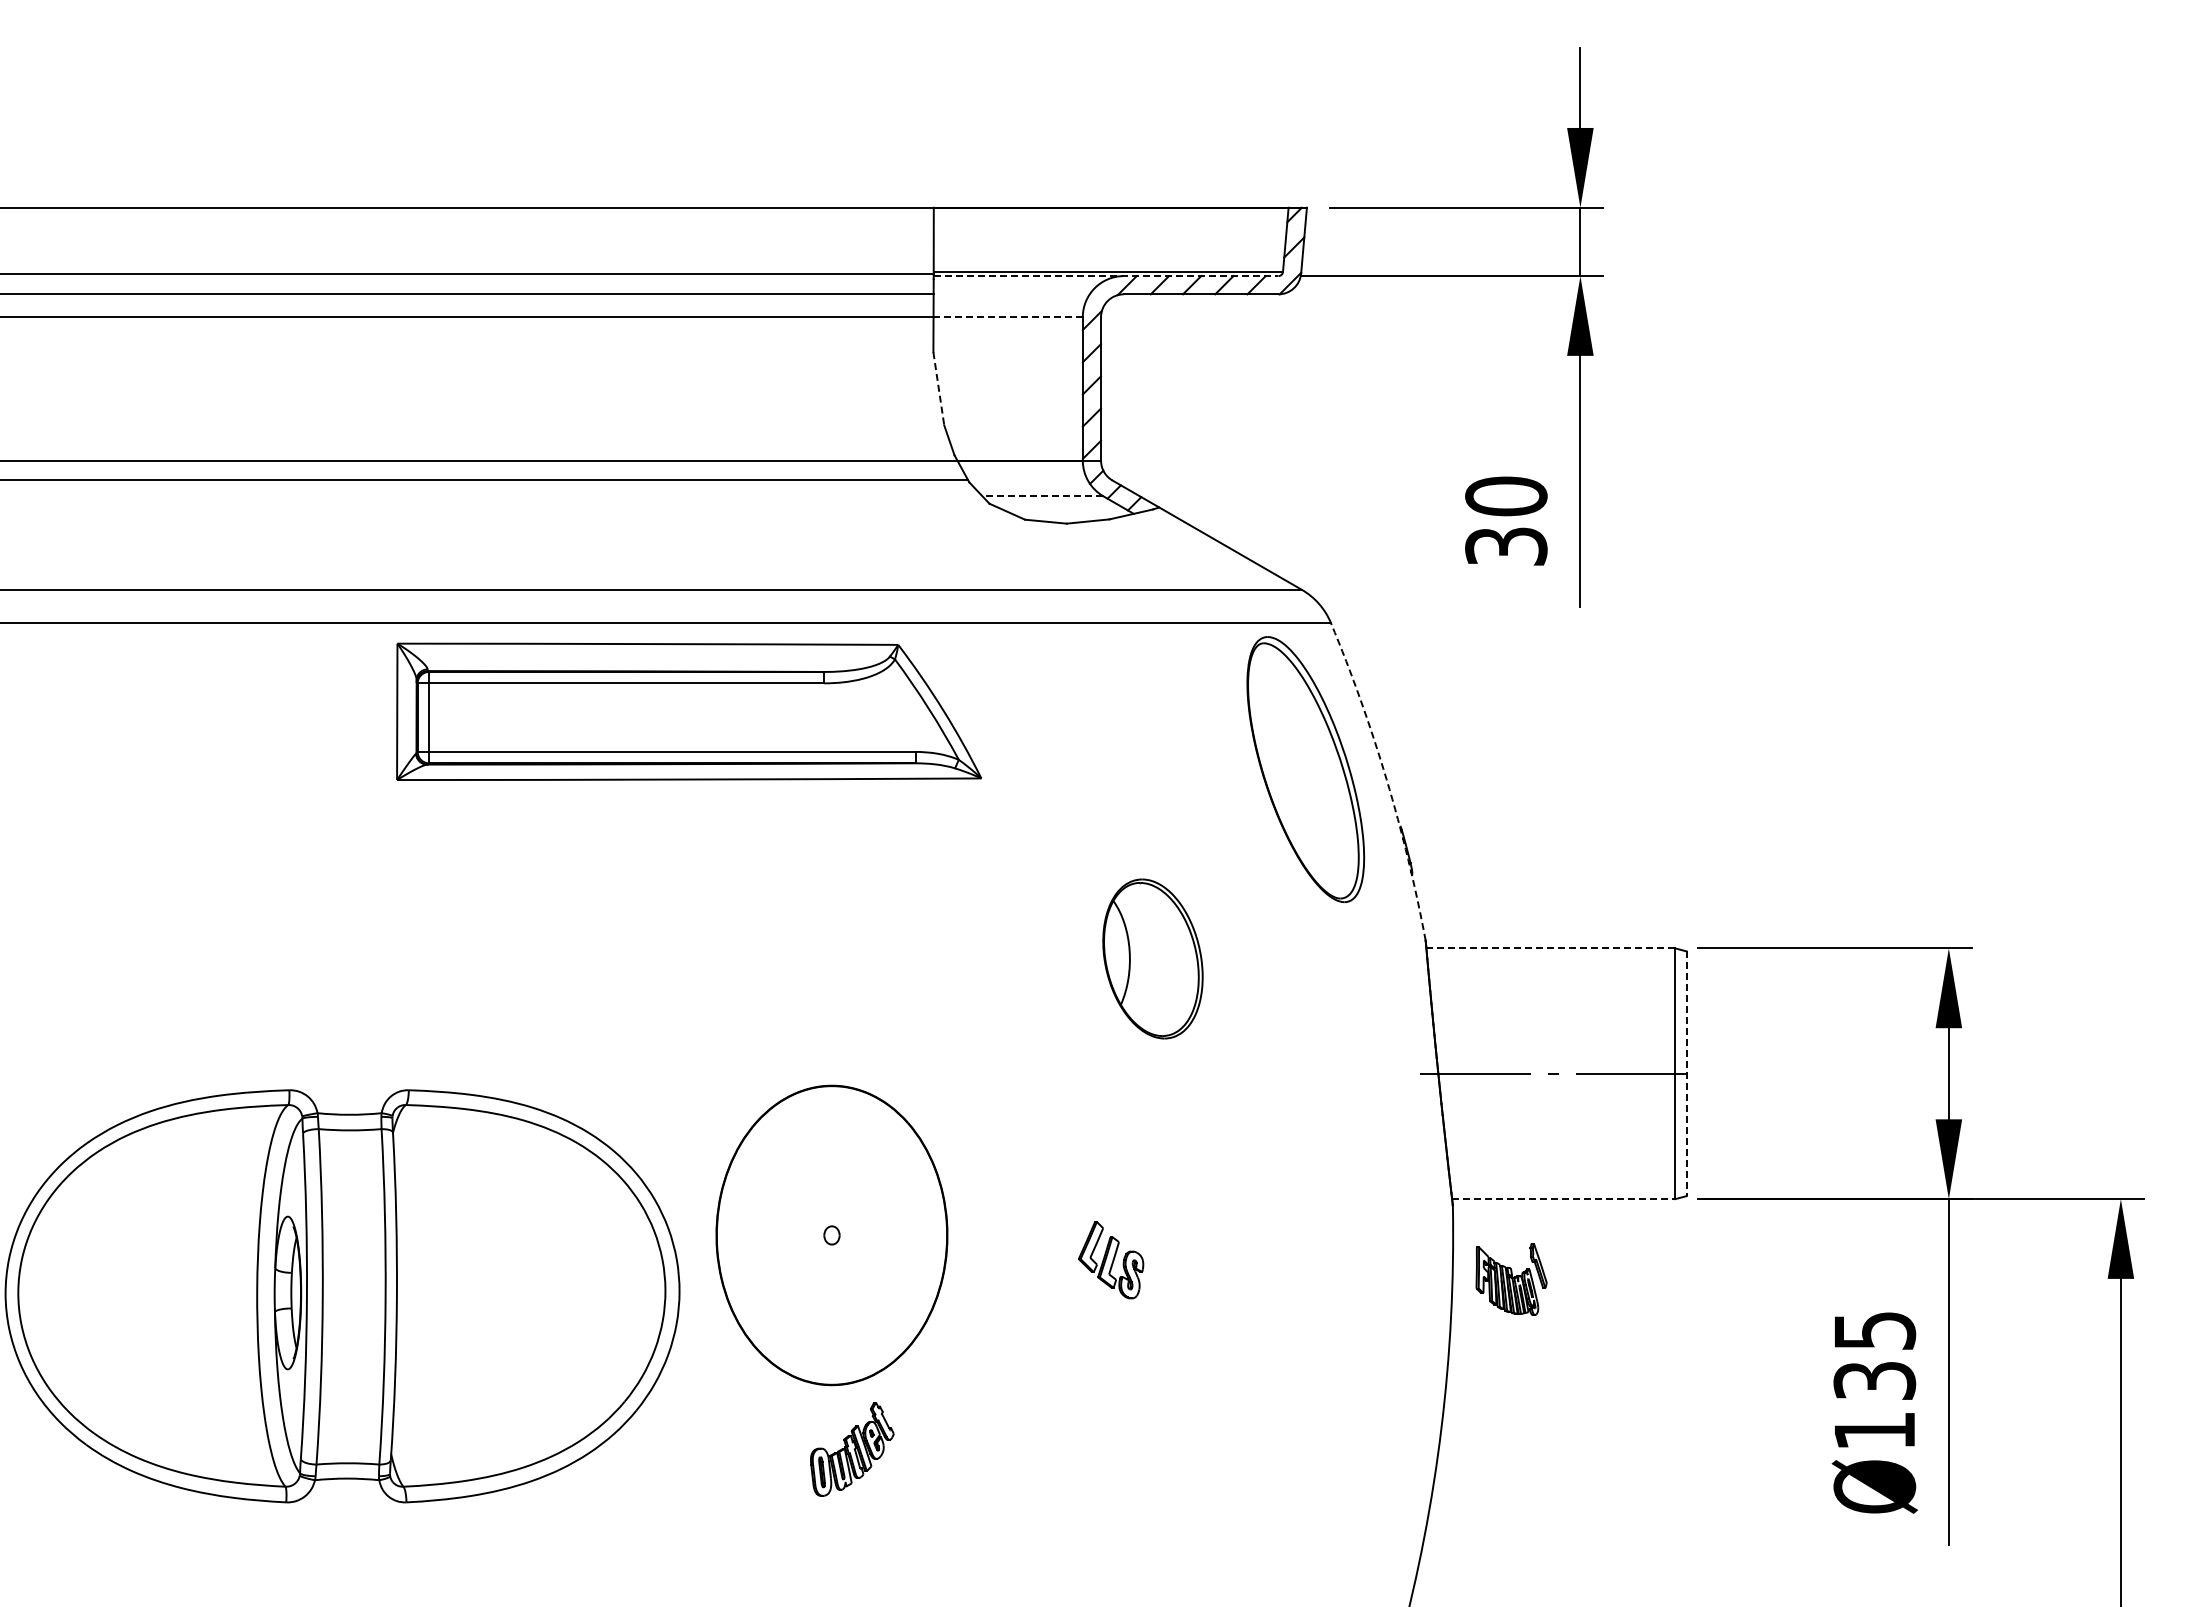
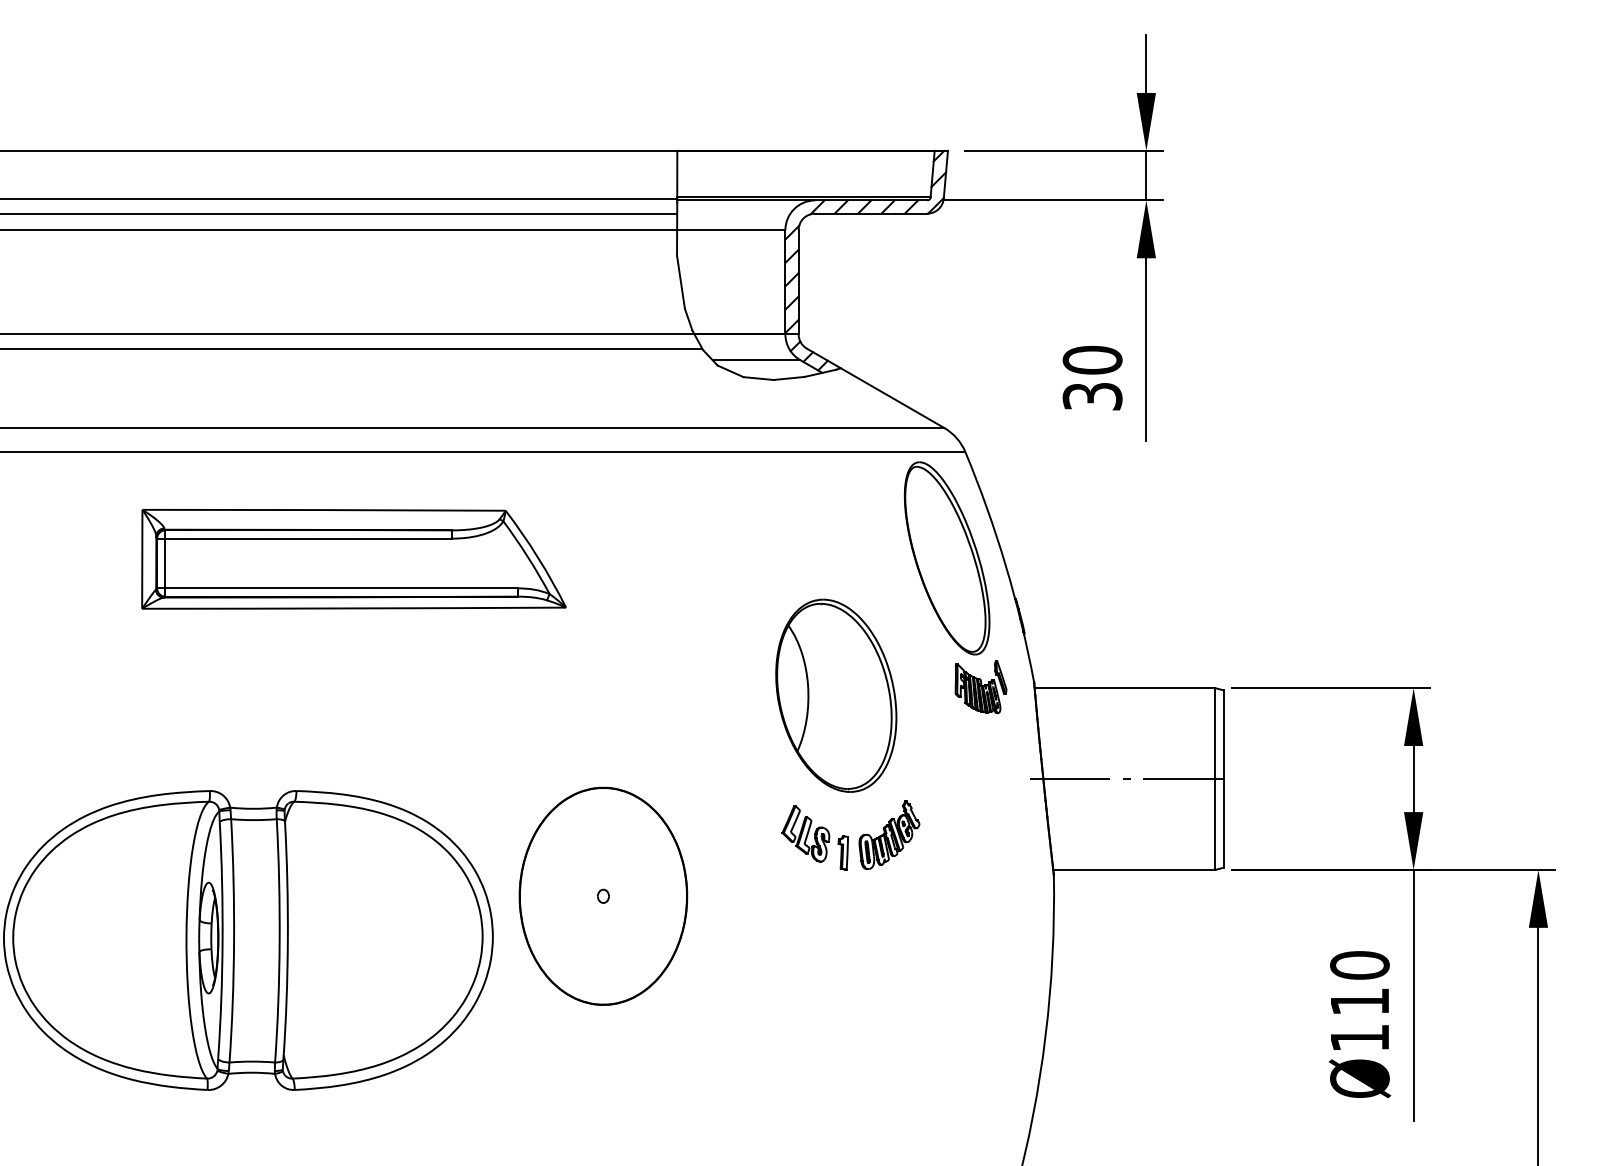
line: (1106, 276) -> (802, 200), dashed -> solid
line: (1008, 317) -> (731, 230), dashed -> solid
line: (938, 389) -> (680, 282), dashed -> solid
line: (1042, 496) -> (756, 360), dashed -> solid
part: (688, 711) -> (353, 559), moved
arc: (1386, 779) -> (1005, 565), dashed -> solid
line: (1551, 948) -> (1125, 688), dashed -> solid
part: (1152, 958) -> (835, 695), size x1.67
line: (1686, 1074) -> (1223, 779), dashed -> solid
part: (1162, 1175) -> (843, 852), added
line: (1563, 1199) -> (1134, 870), dashed -> solid
part: (1111, 1260) -> (806, 833), moved
part: (1511, 1279) -> (981, 687), moved
text: (1874, 1355) -> (1359, 983), Ø135 -> Ø110
part: (852, 1449) -> (889, 835), moved

